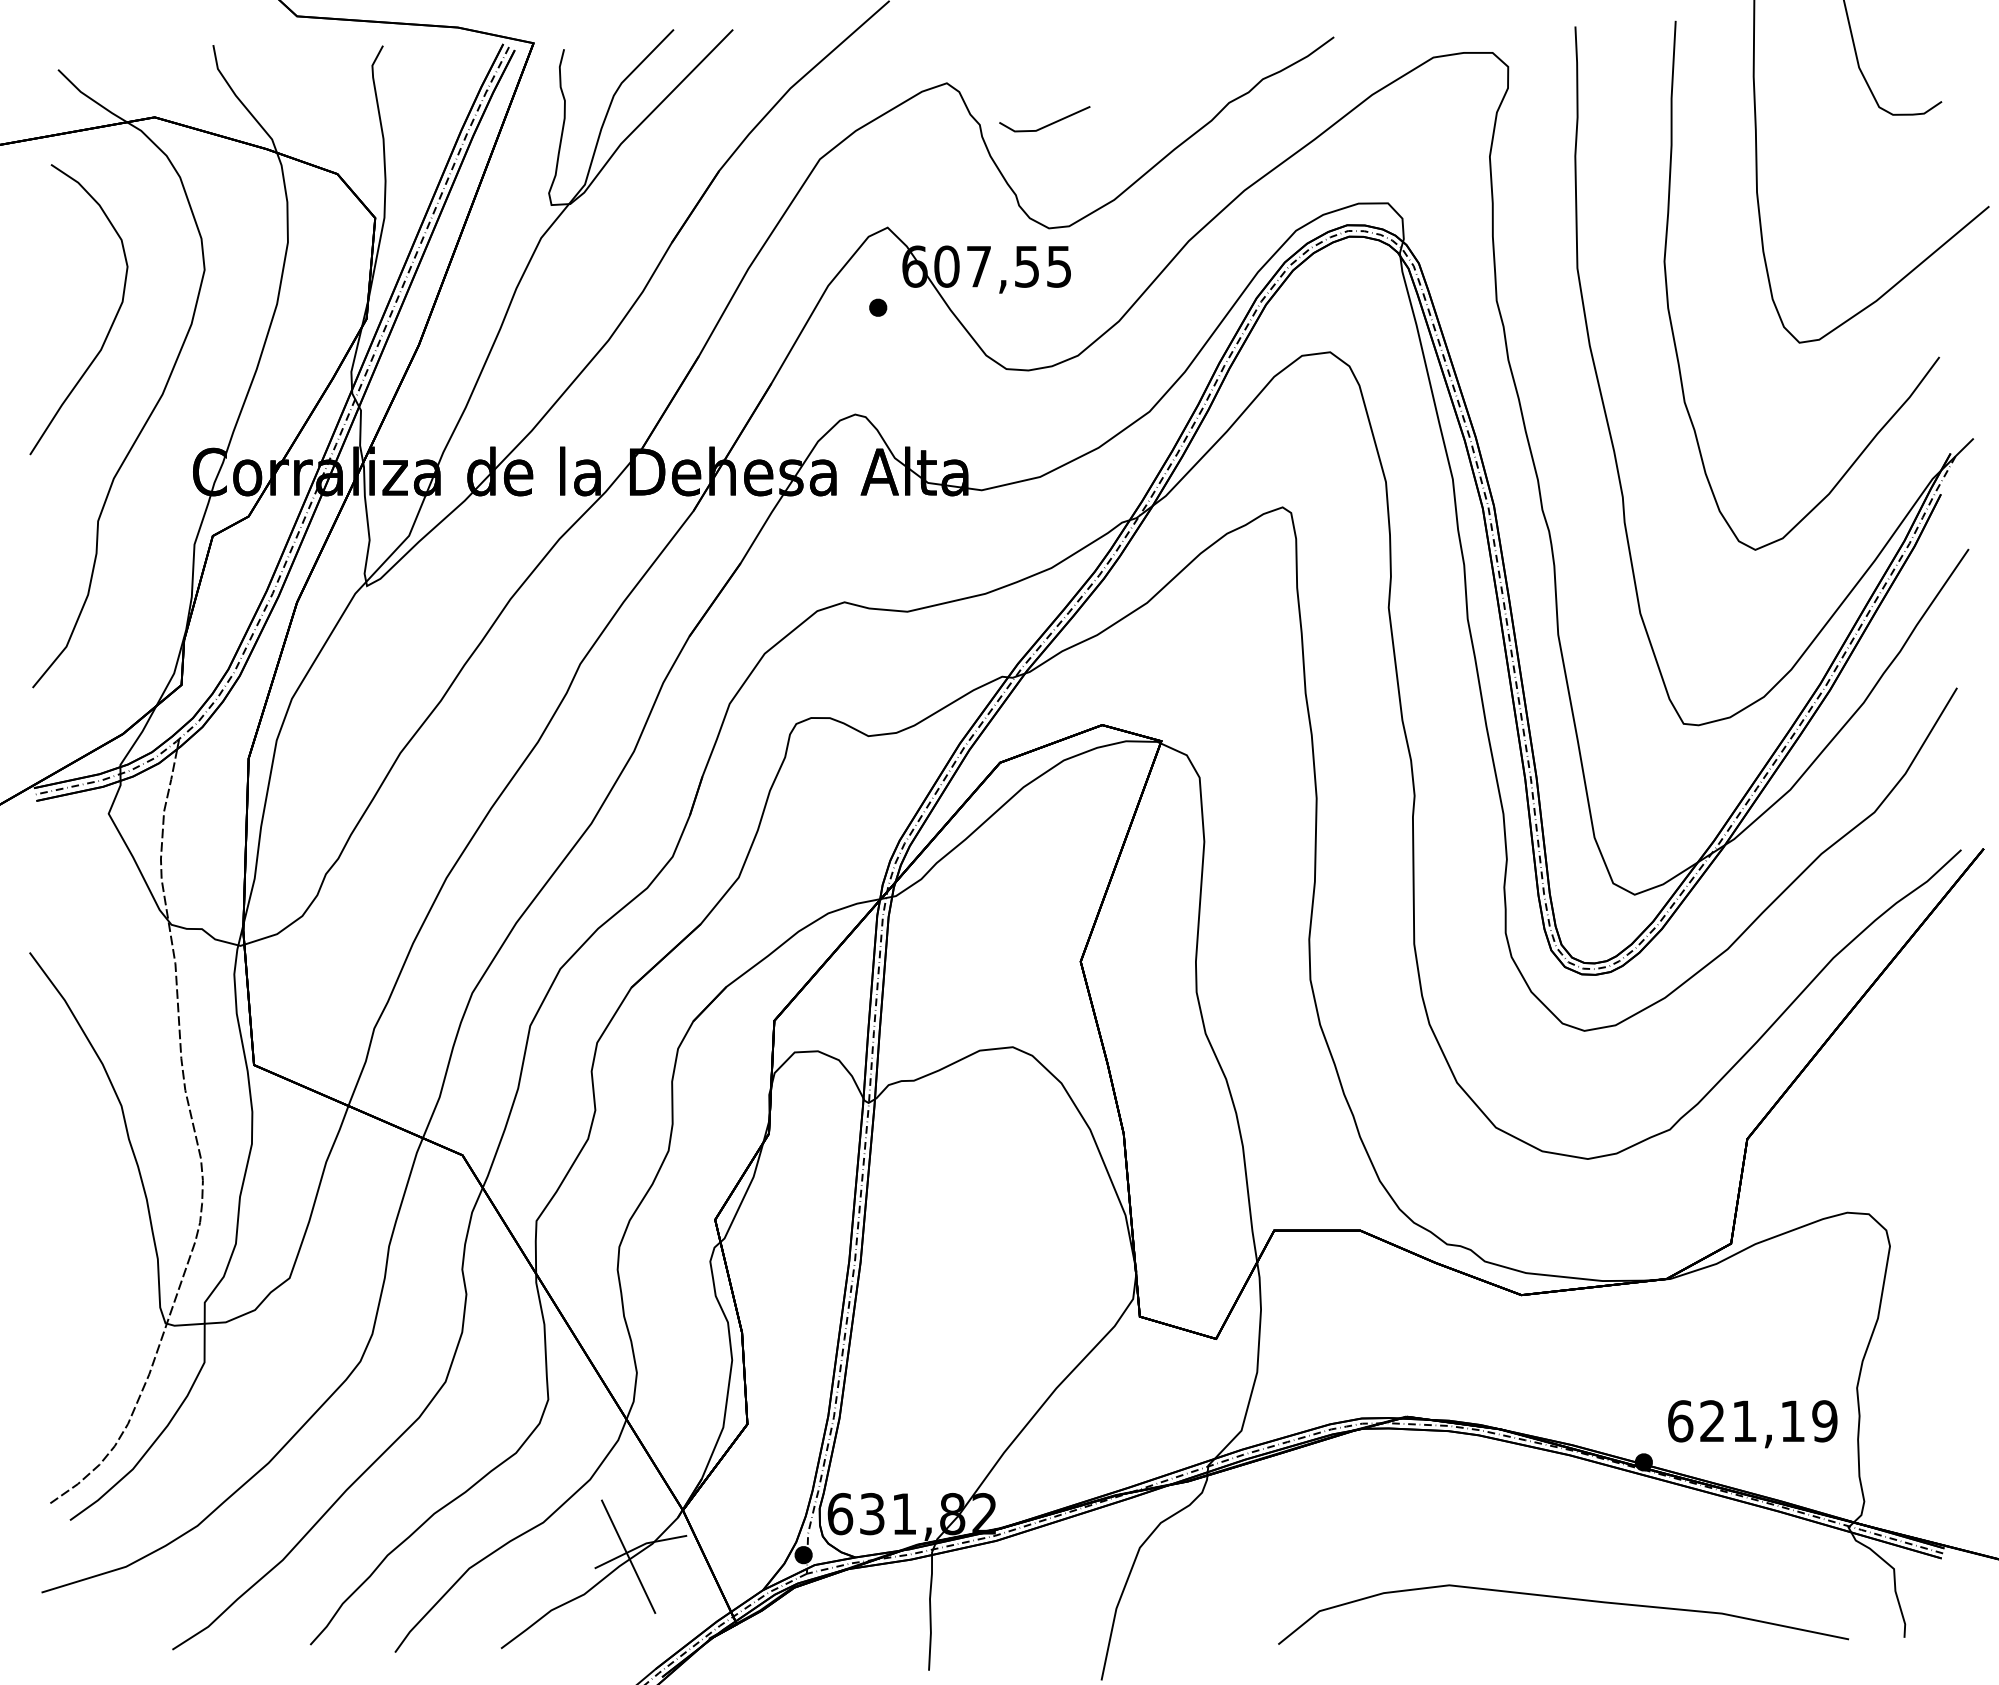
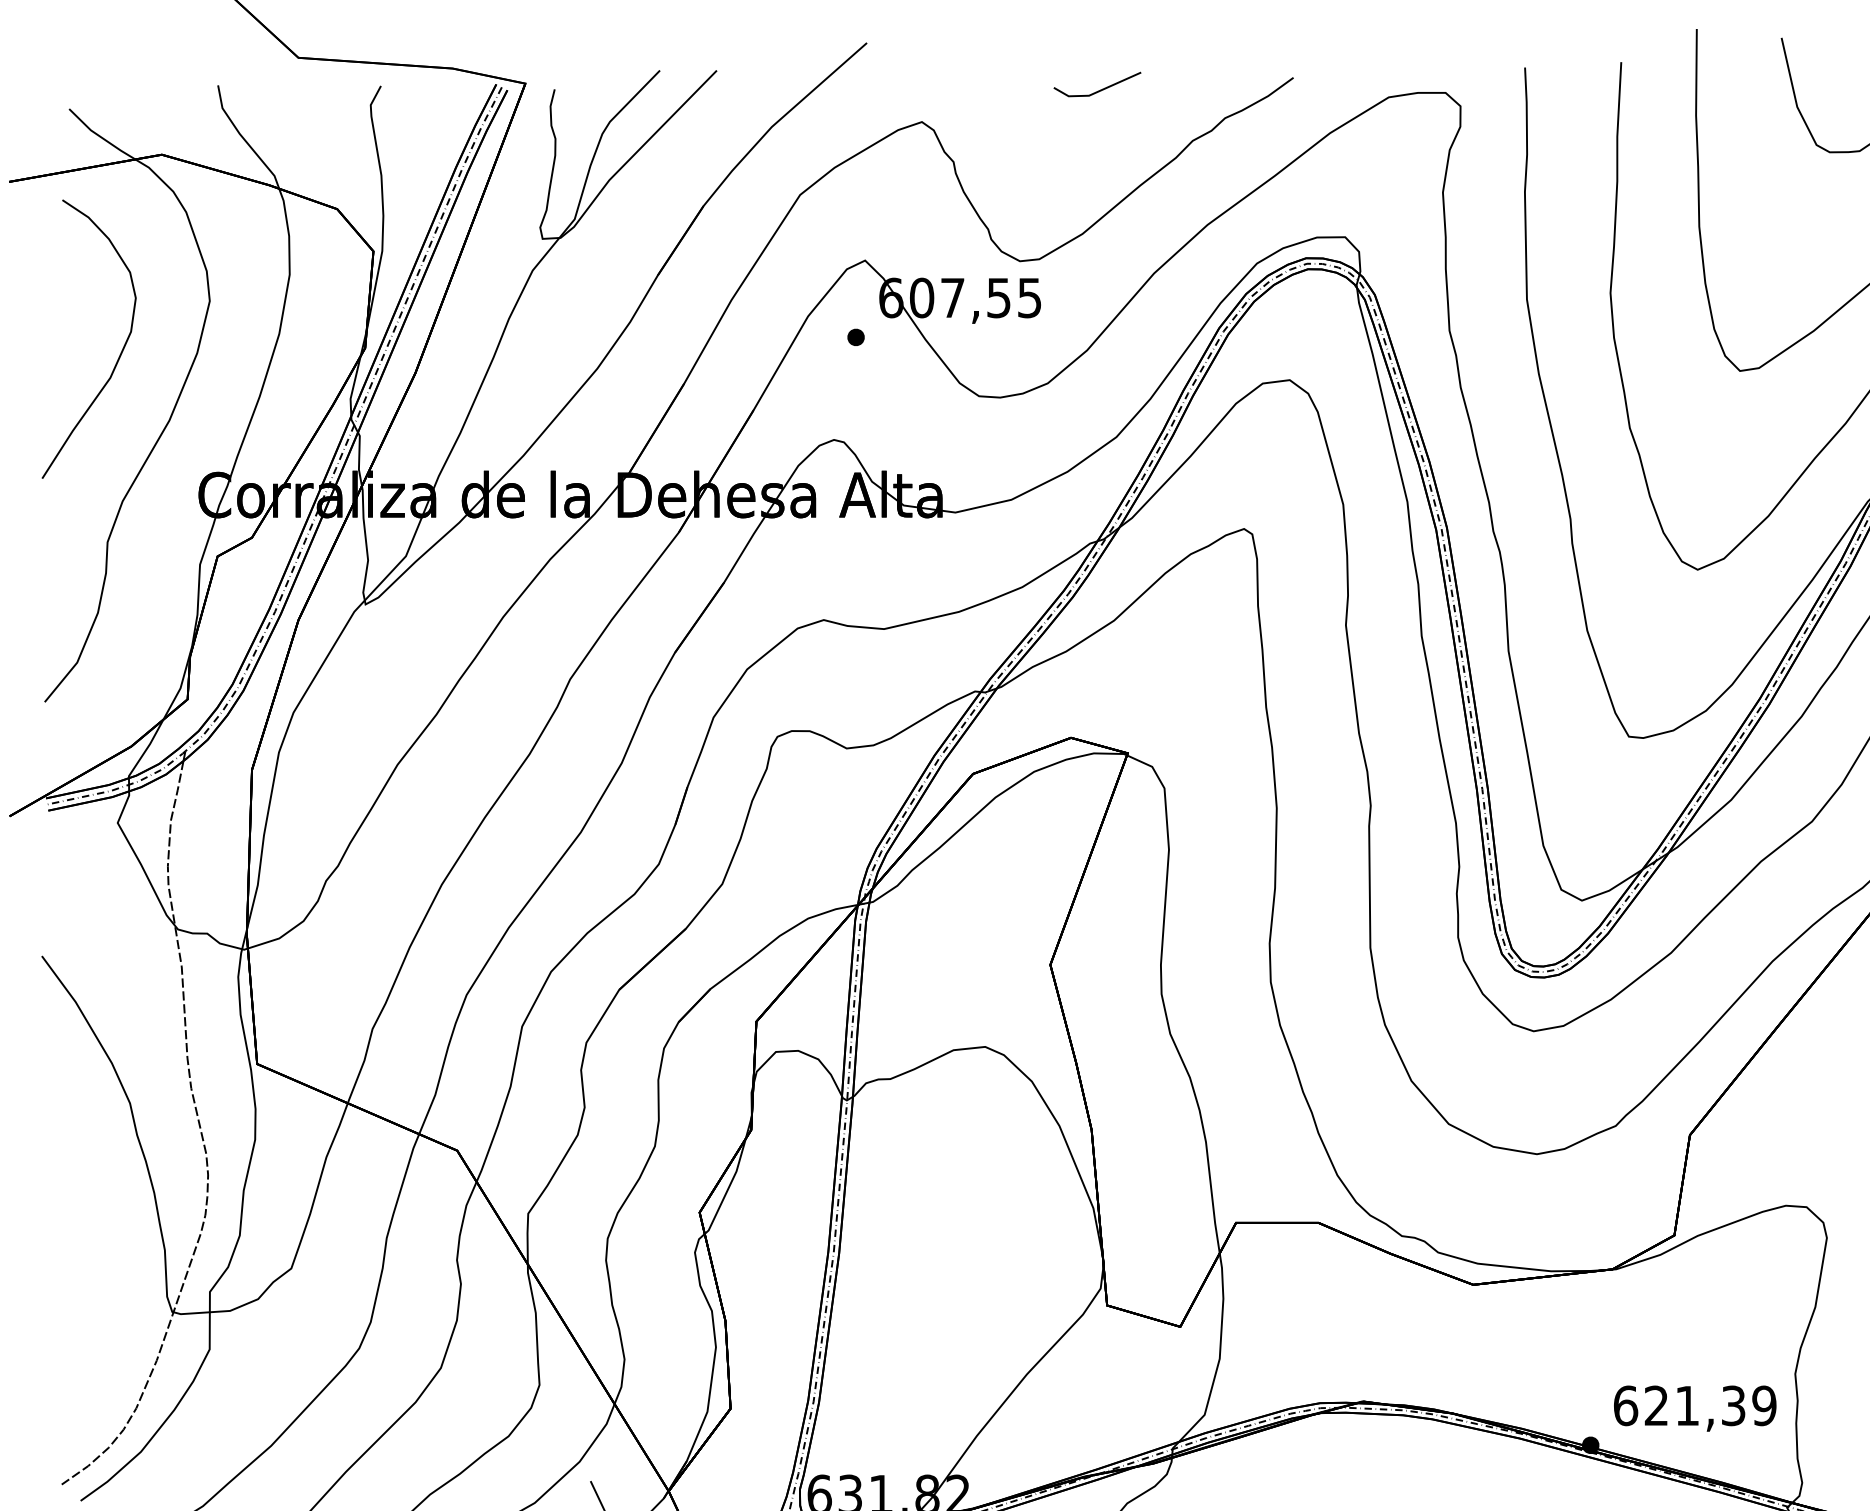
line: (1047, 124) -> (1100, 89), moved
text: (1792, 1421) -> (1733, 1406), 621,19 -> 621,39

